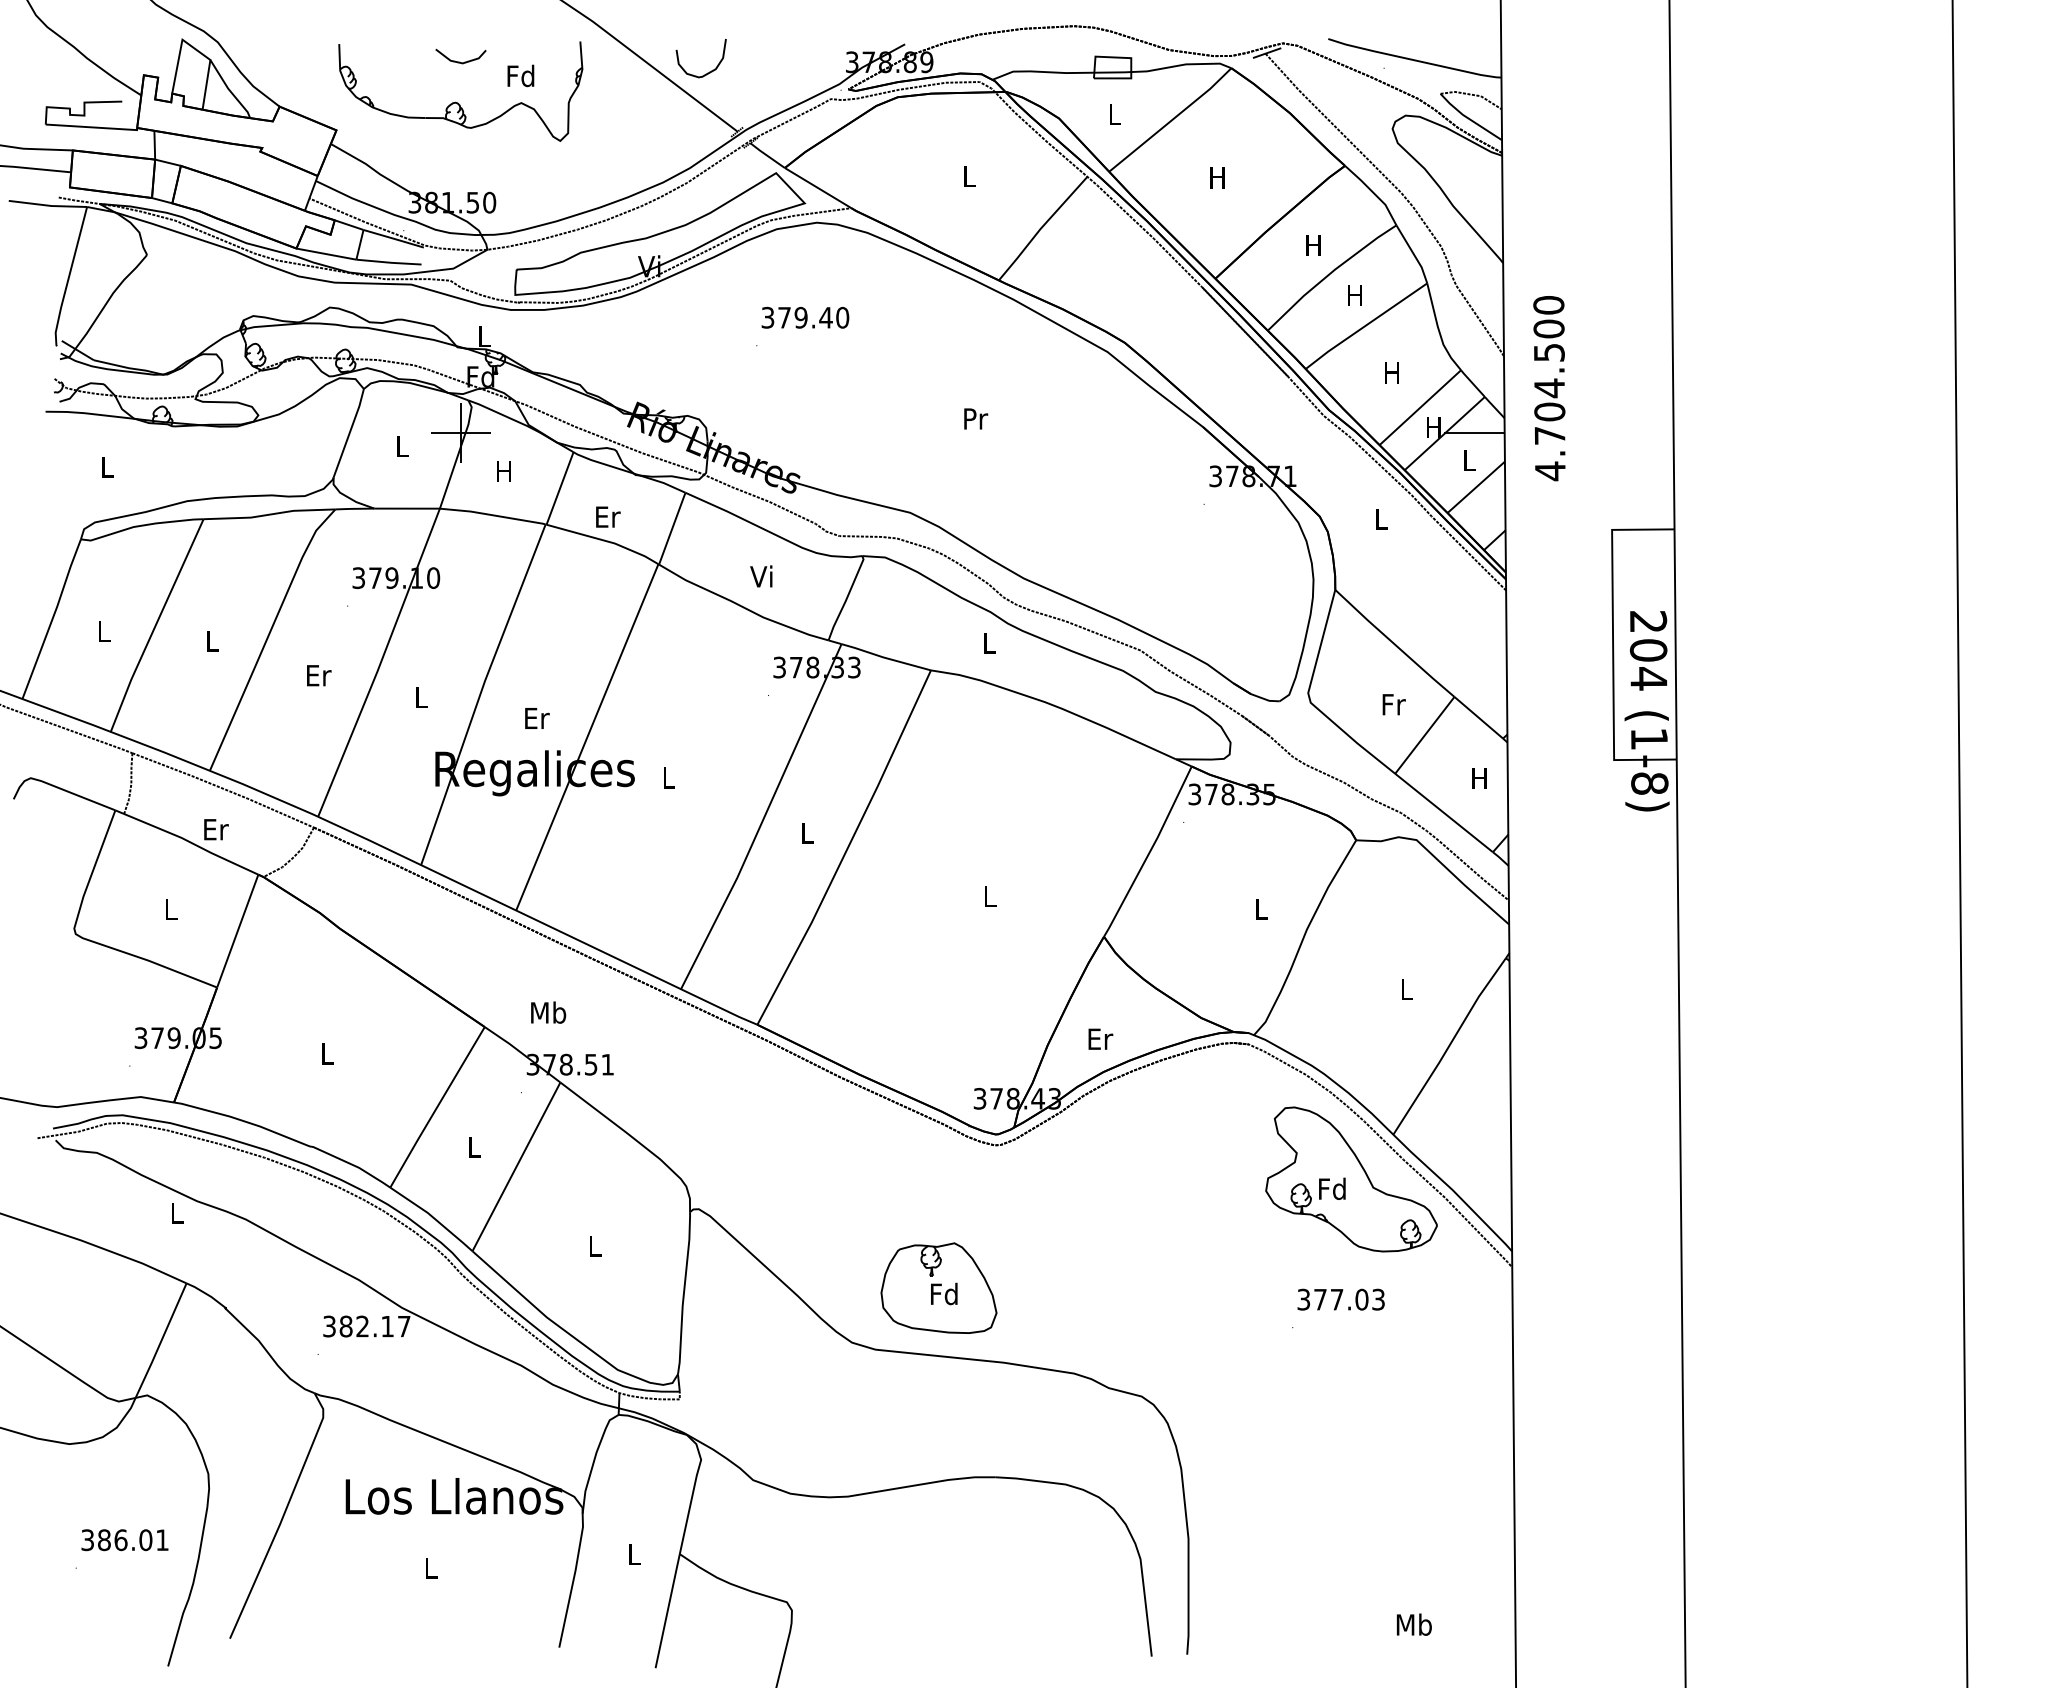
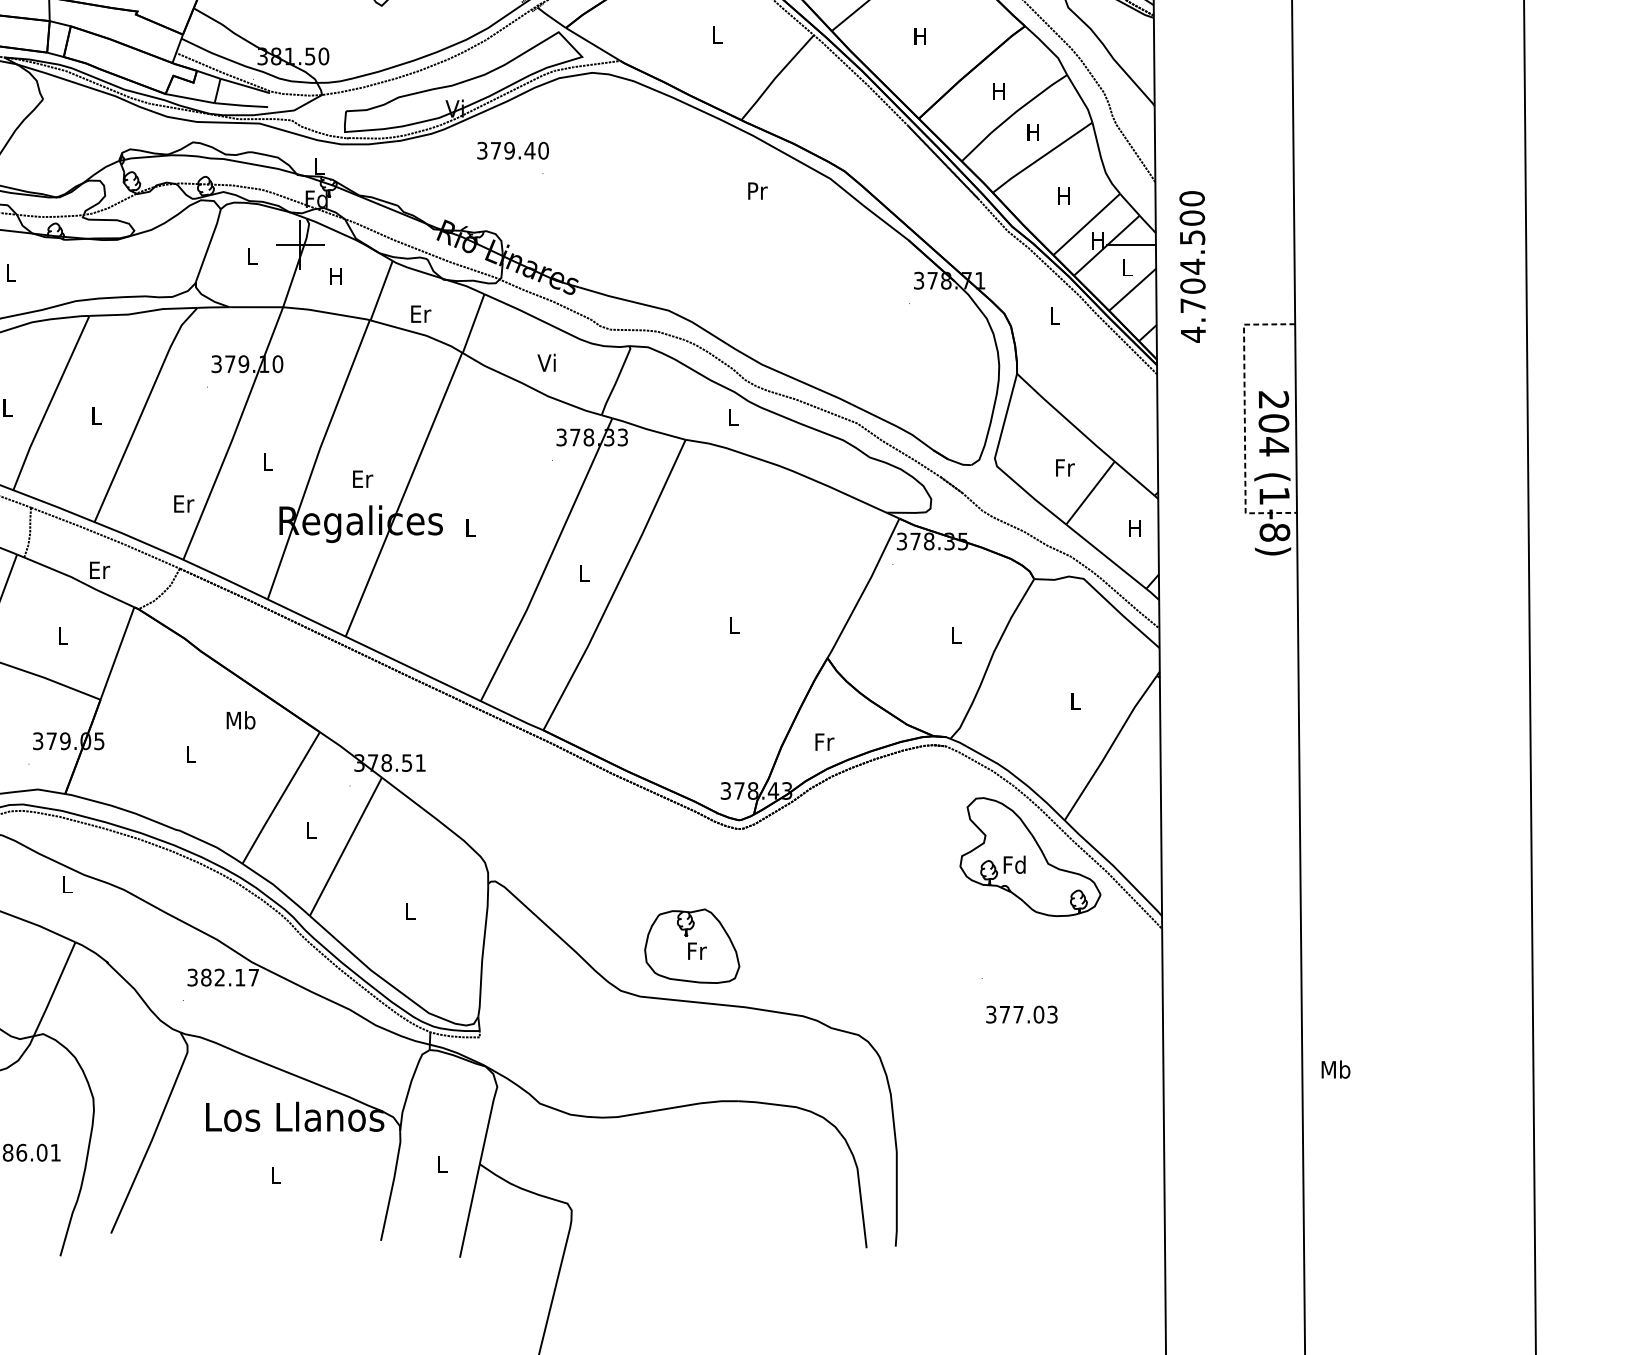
text: (805, 317) -> (513, 150), moved
text: (1549, 388) -> (1192, 266), moved
text: (976, 418) -> (758, 190), moved
line: (1613, 645) -> (1245, 419), solid -> dashed
text: (319, 675) -> (184, 503), moved
text: (548, 1012) -> (241, 720), moved
text: (1100, 1038) -> (824, 741), Er -> Fr
text: (944, 1293) -> (696, 950), Fd -> Fr
text: (1340, 1299) -> (1021, 1014), moved
text: (1413, 1624) -> (1335, 1069), moved

